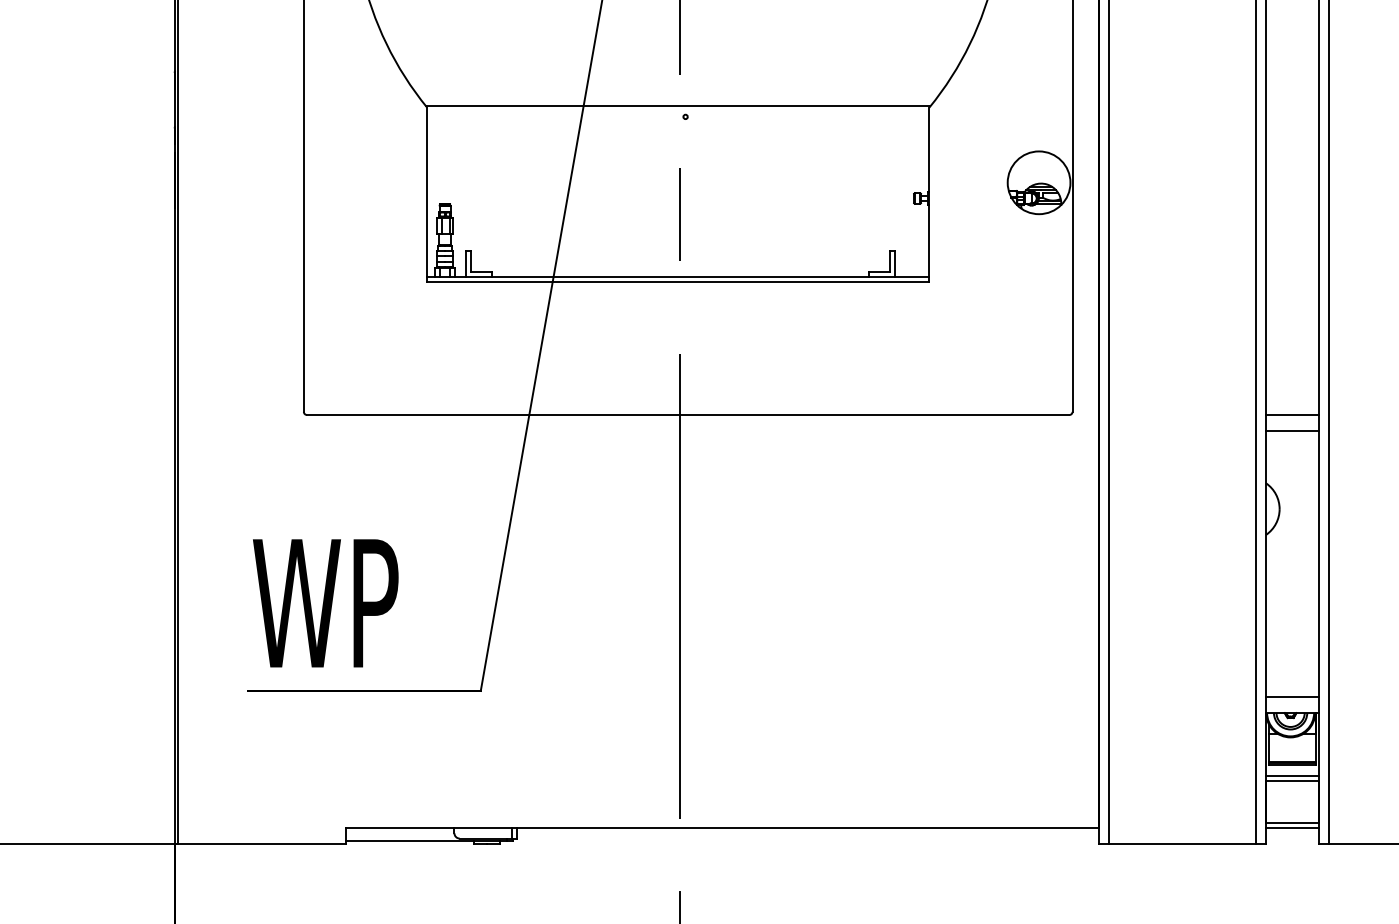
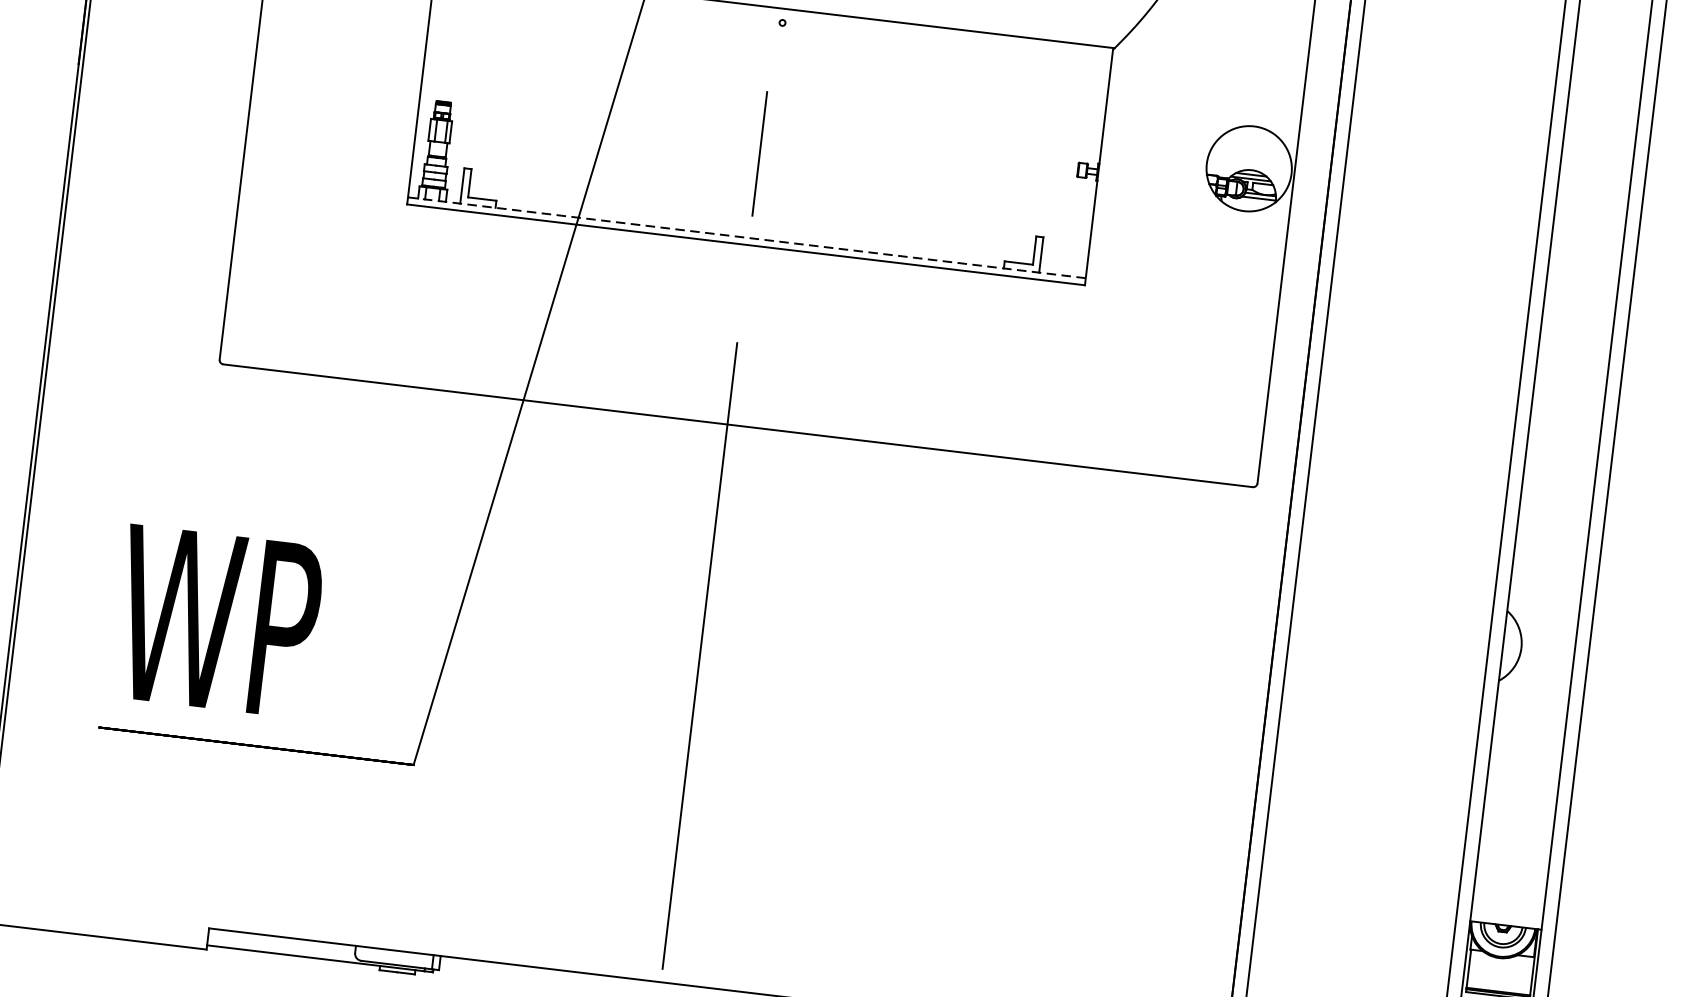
line: (677, 276) -> (745, 237), solid -> dashed
line: (1292, 415) -> (1553, 523), removed
line: (1292, 430) -> (1551, 543), removed
line: (1292, 697) -> (1508, 904), removed

